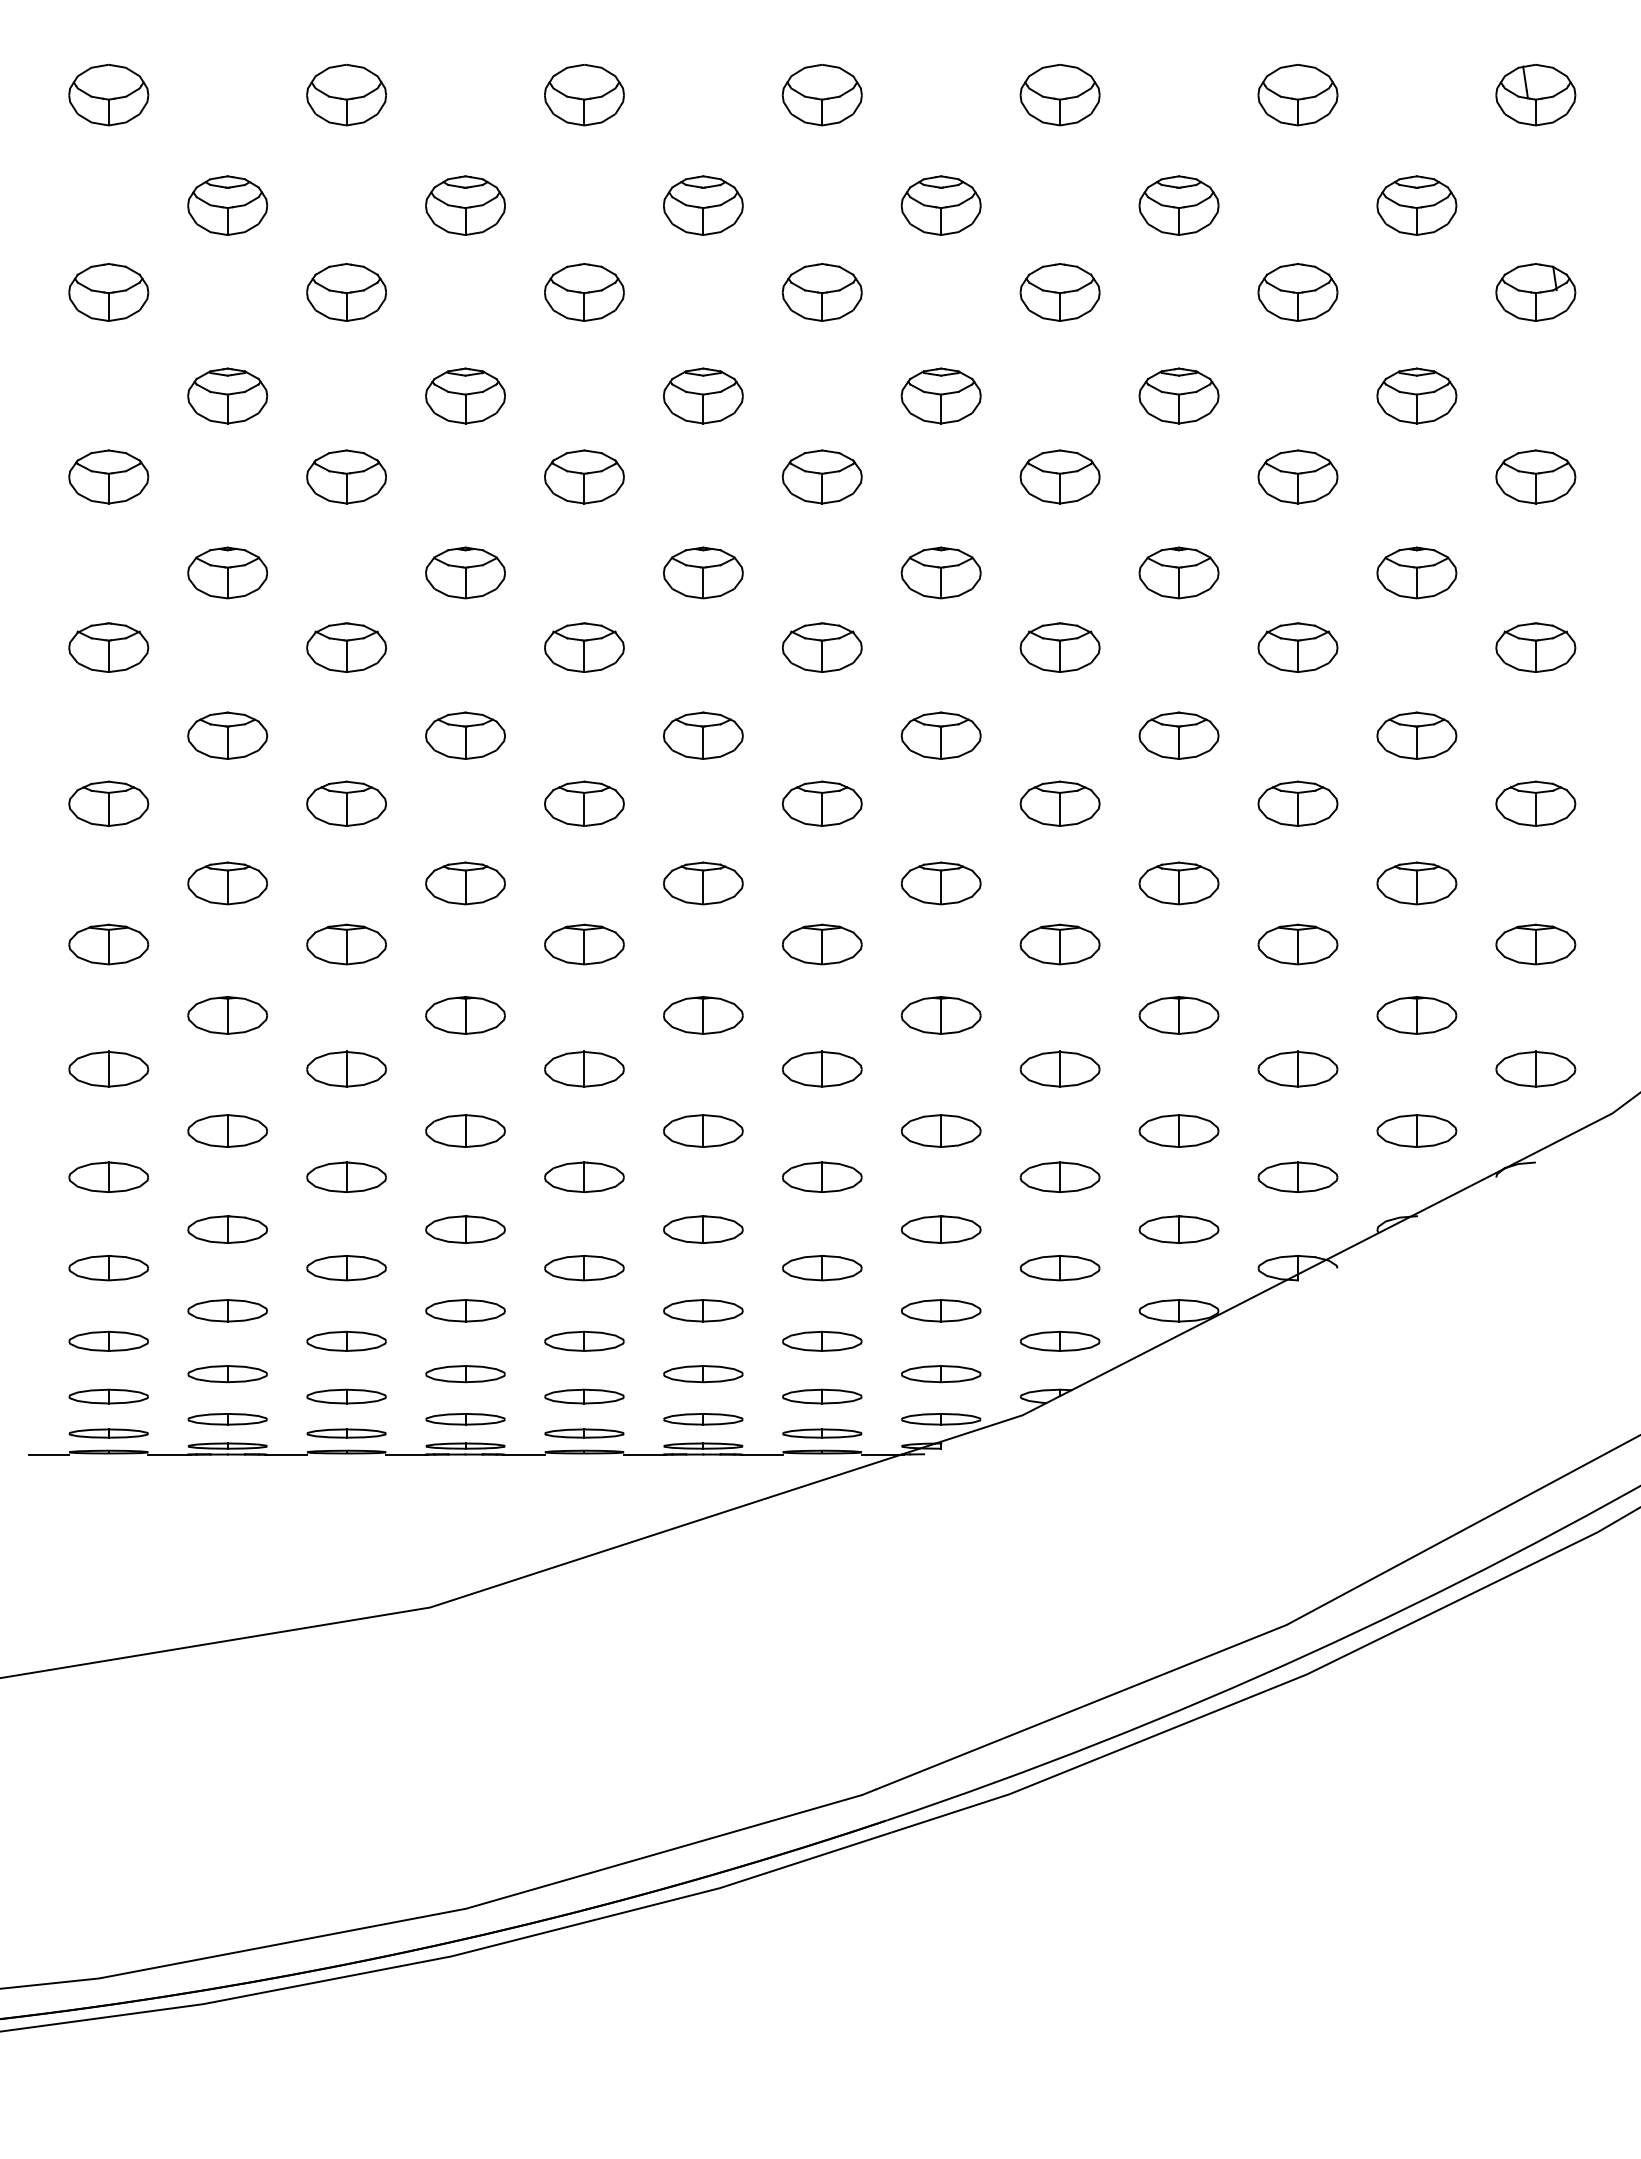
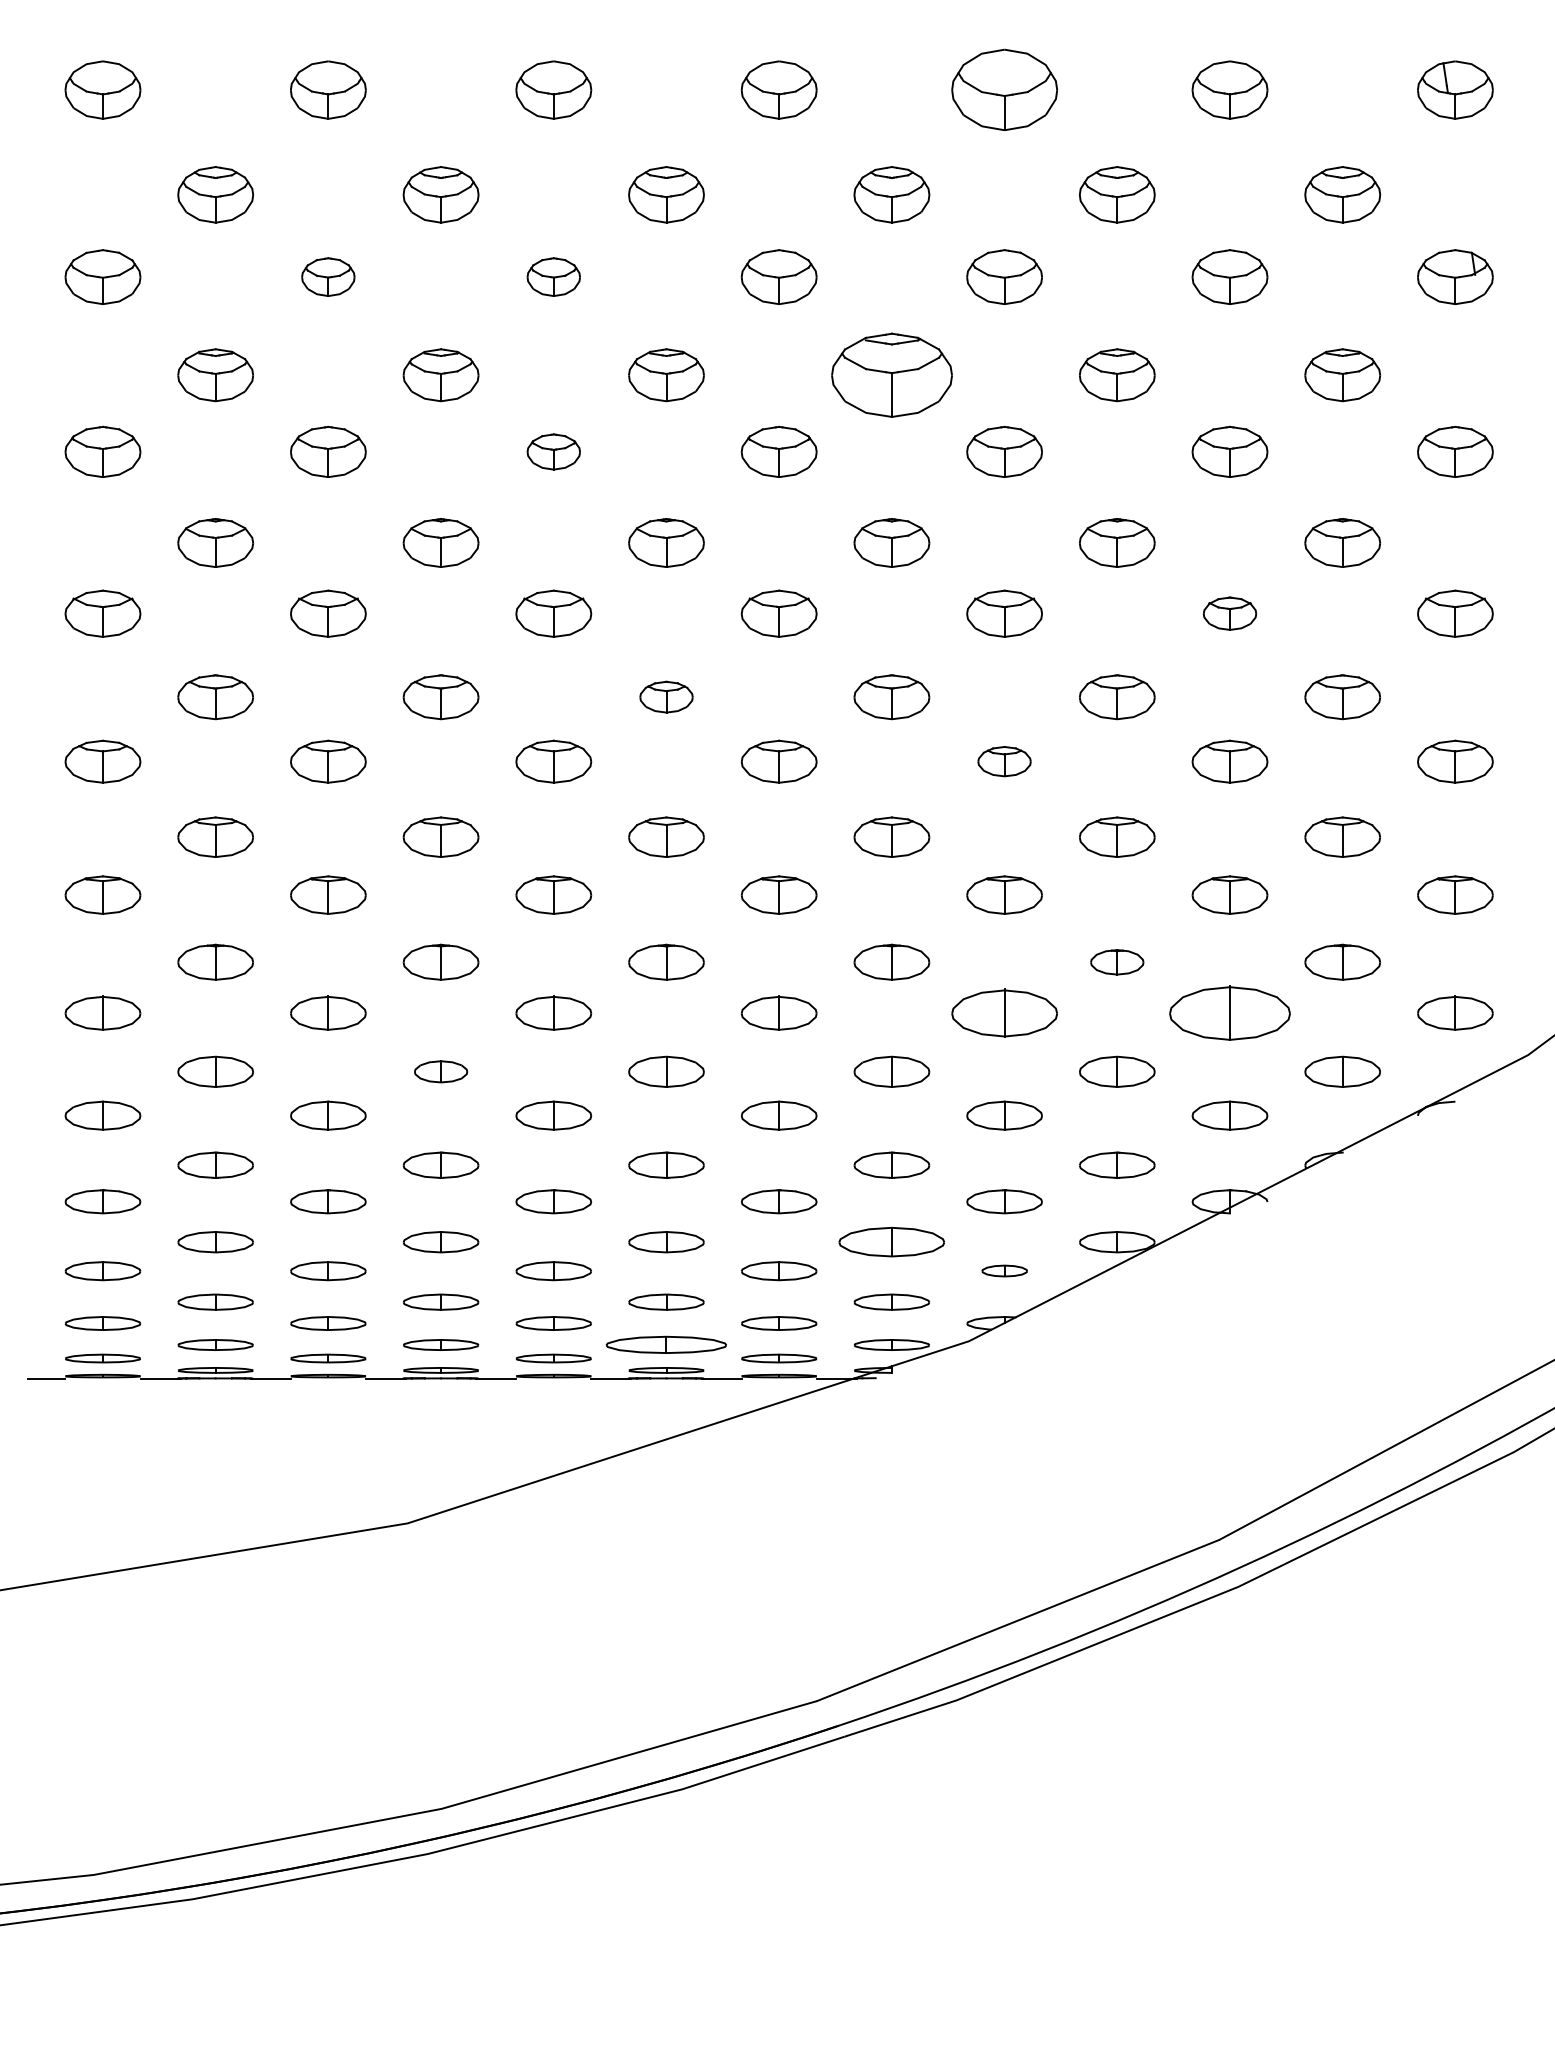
part: (1059, 95) -> (1004, 90), size x1.4
part: (346, 292) -> (328, 277), size x0.7
part: (584, 292) -> (553, 277), size x0.7
part: (940, 395) -> (891, 374), size x1.6
part: (584, 476) -> (553, 451), size x0.7
part: (1297, 647) -> (1229, 613), size x0.7
part: (703, 735) -> (666, 696), size x0.7
part: (1059, 803) -> (1004, 761), size x0.7
part: (1178, 1015) -> (1116, 962), size x0.7
part: (1059, 1068) -> (1004, 1012), size x1.4
part: (1297, 1068) -> (1229, 1012), size x1.6
part: (465, 1130) -> (441, 1071), size x0.7
part: (941, 1310) -> (892, 1241), size x1.4
part: (1060, 1340) -> (1004, 1270), size x0.6
part: (703, 1419) -> (666, 1345), size x1.6

